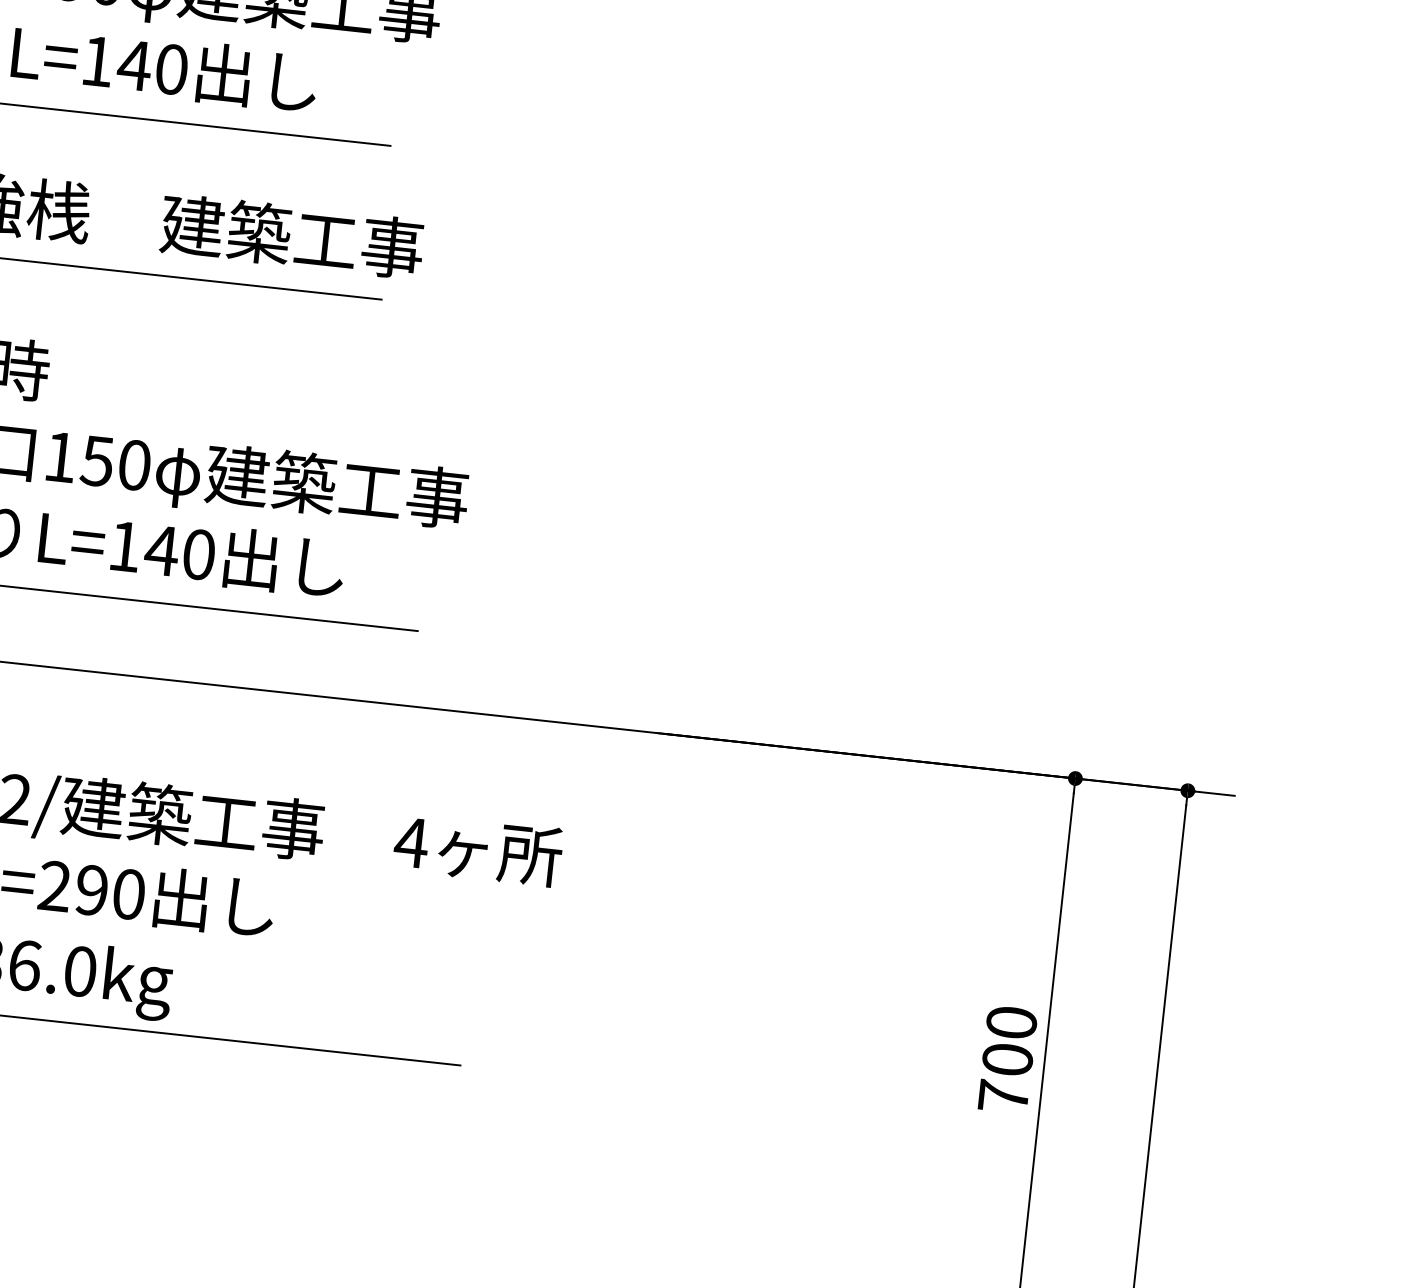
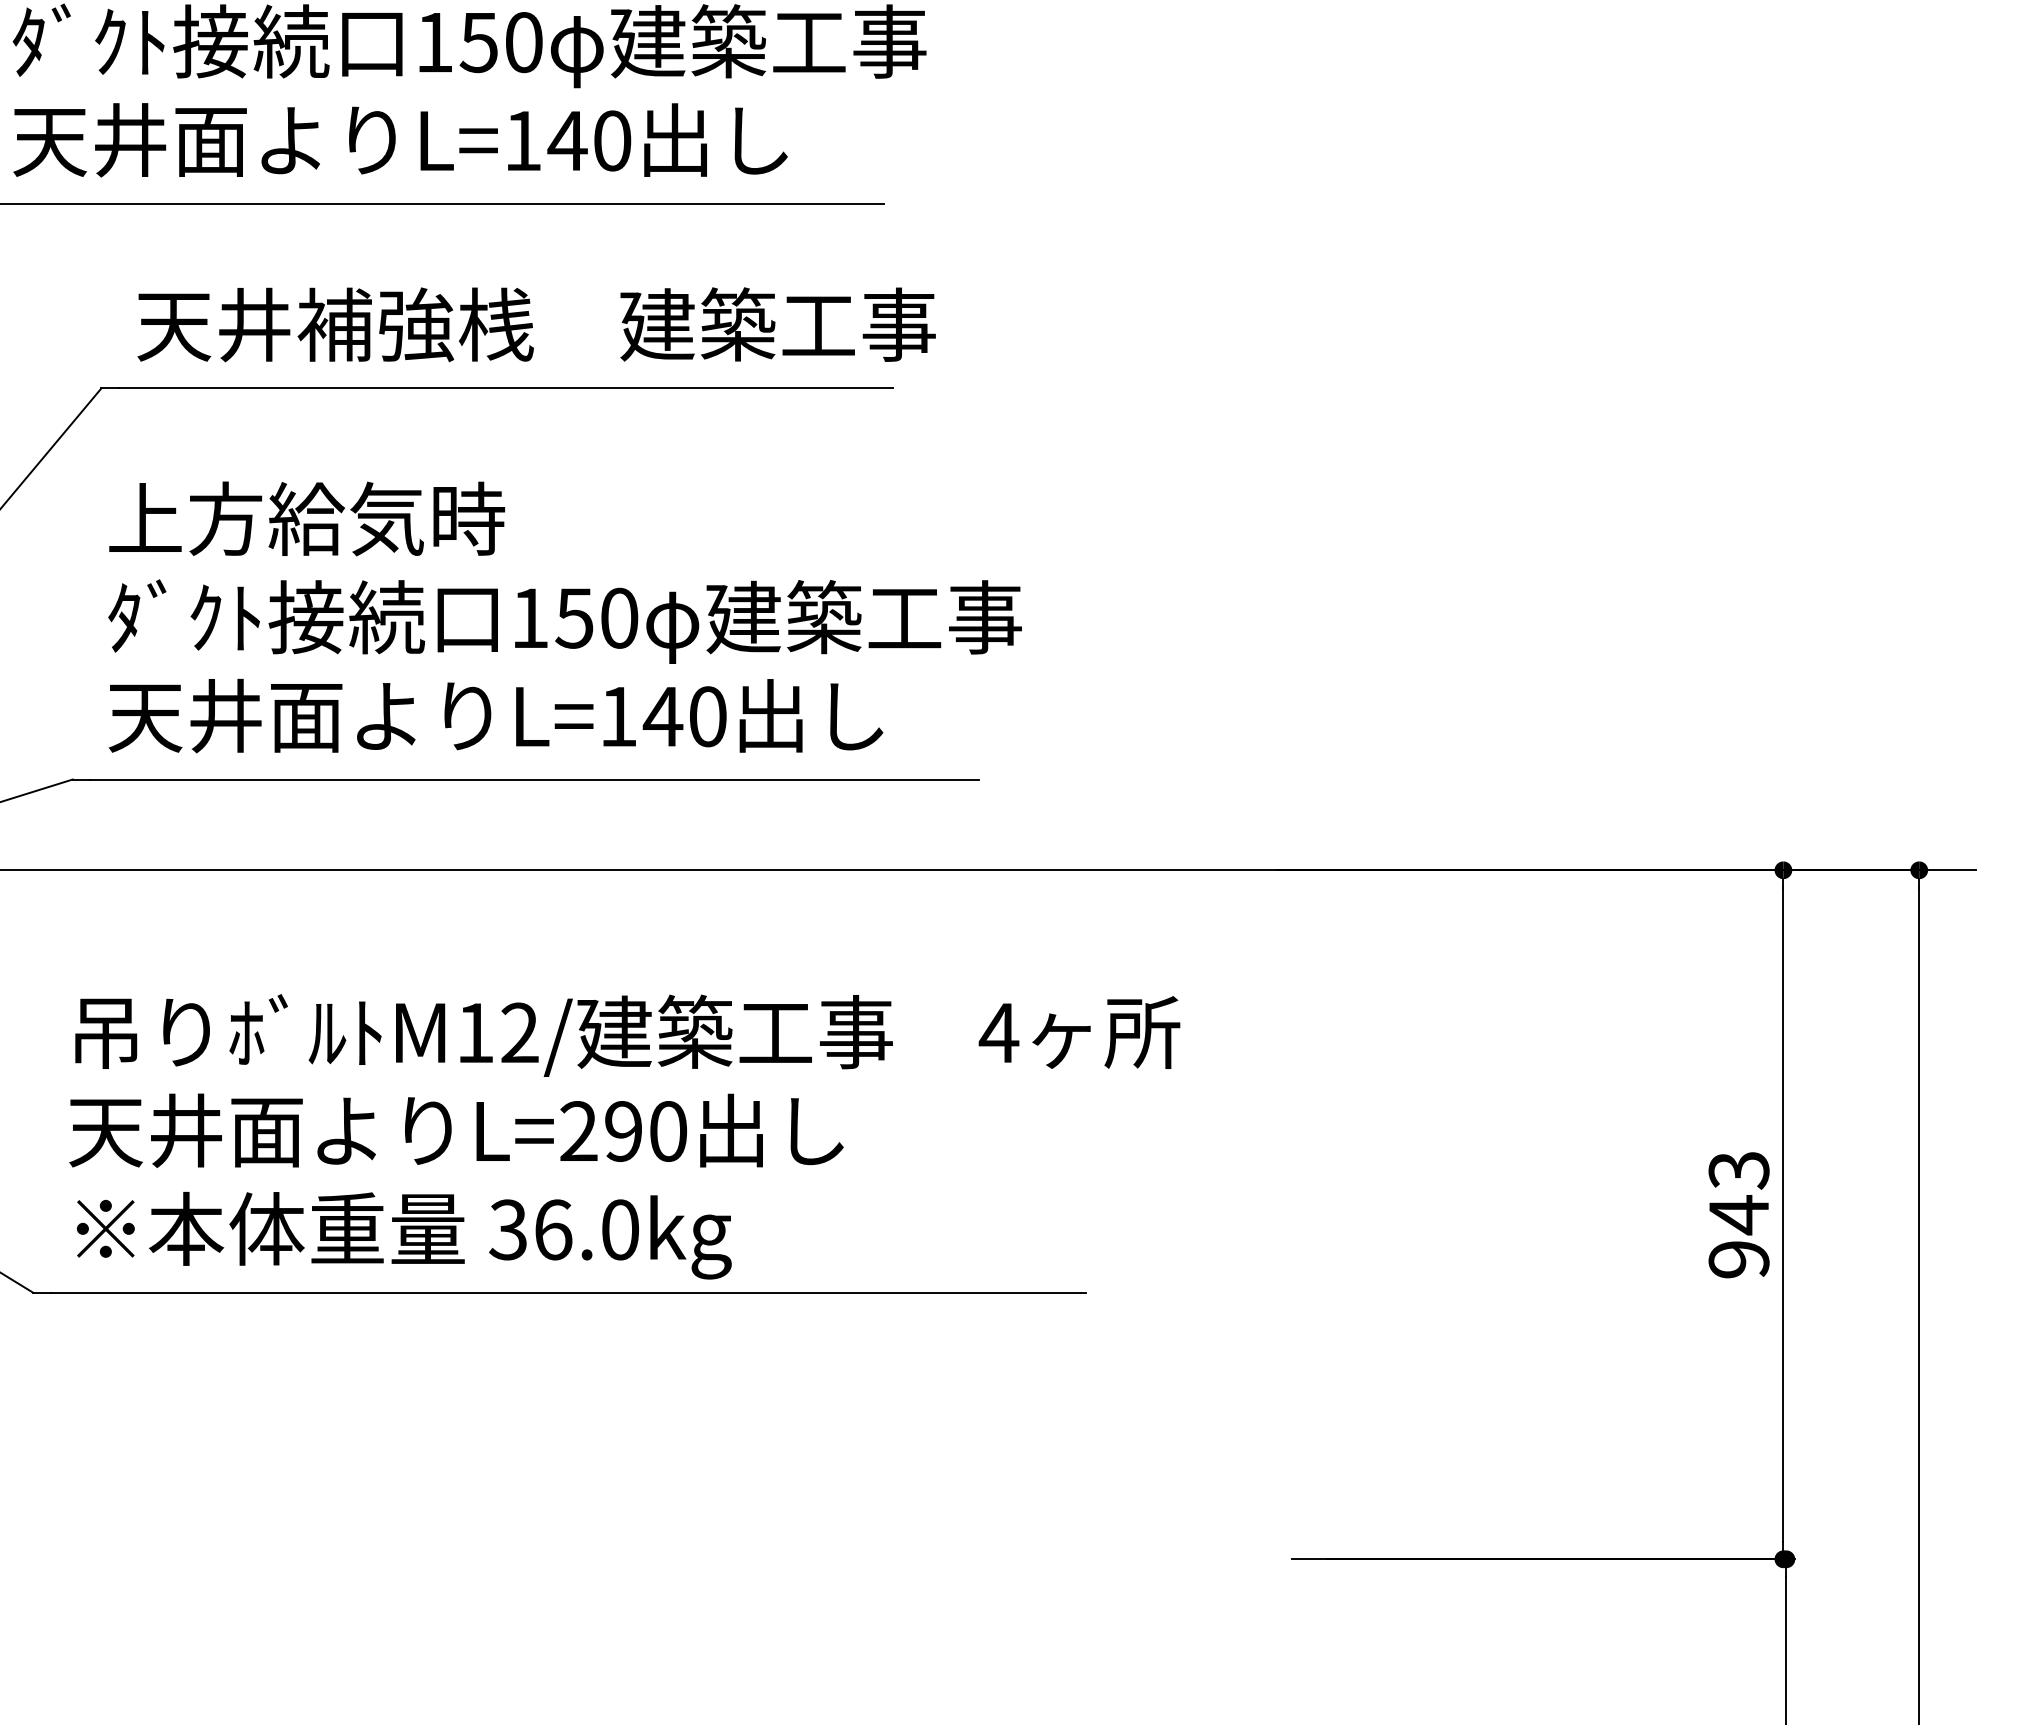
text: (1007, 1059) -> (1738, 1214), 700 -> 943

